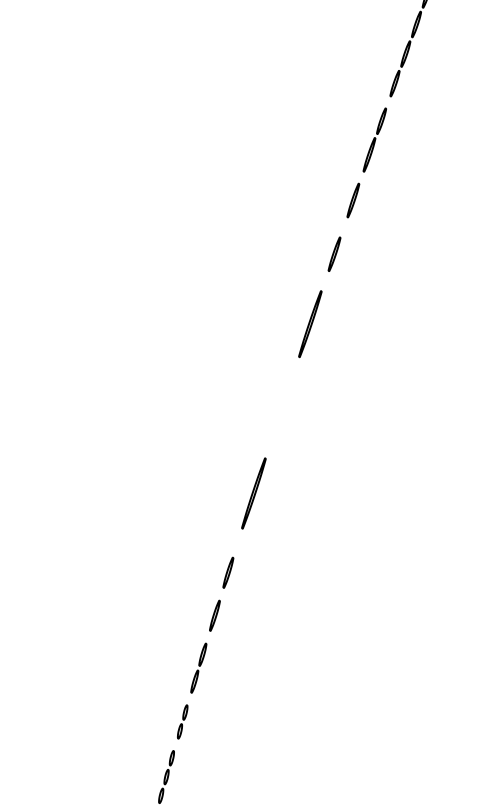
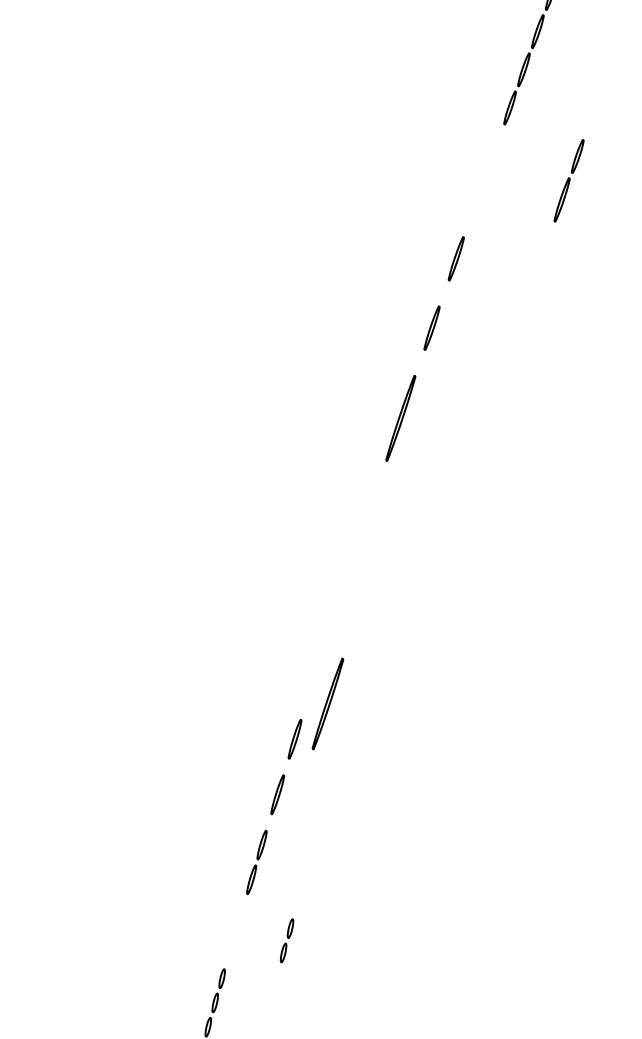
part: (374, 139) -> (568, 180), moved
part: (253, 493) -> (327, 703), moved
part: (182, 721) -> (286, 940), moved

